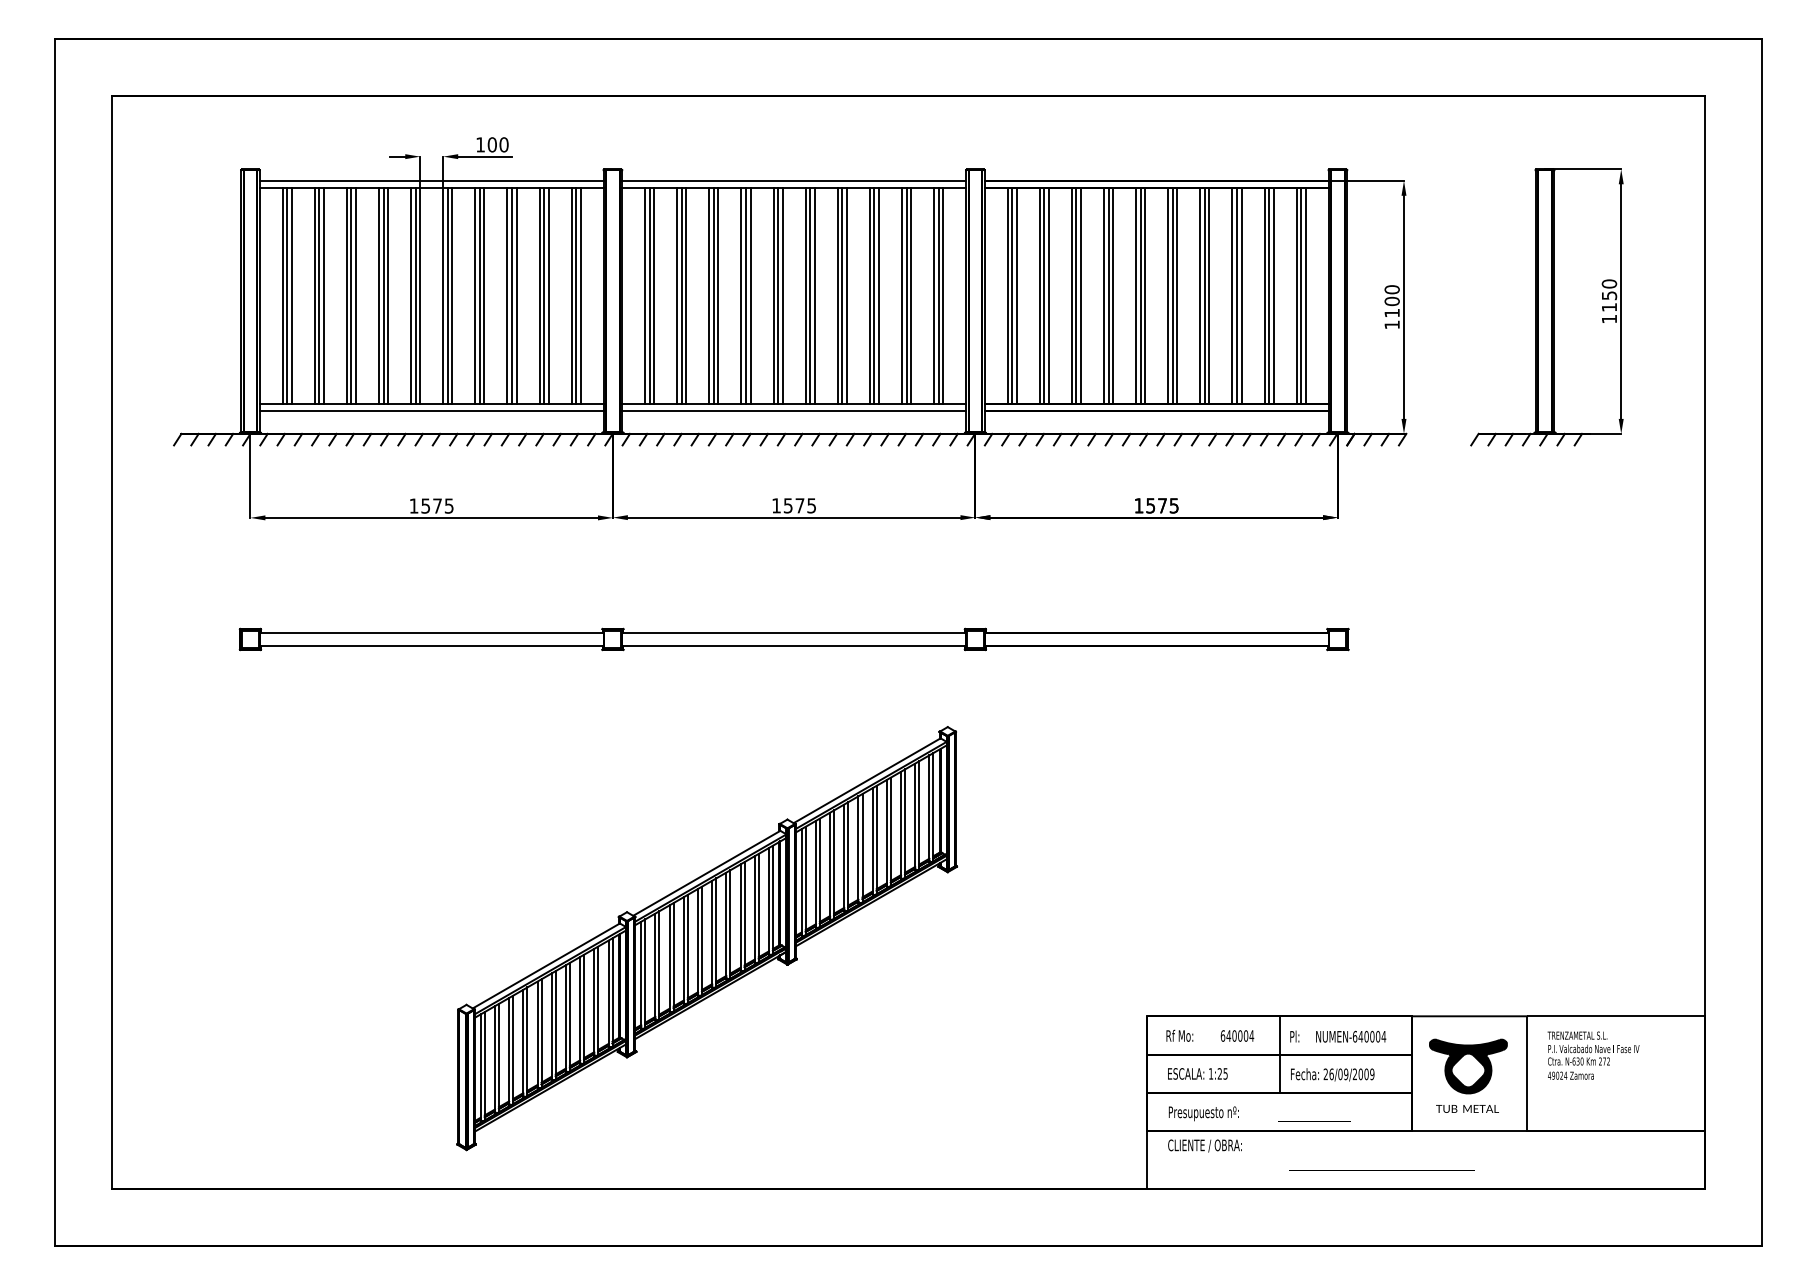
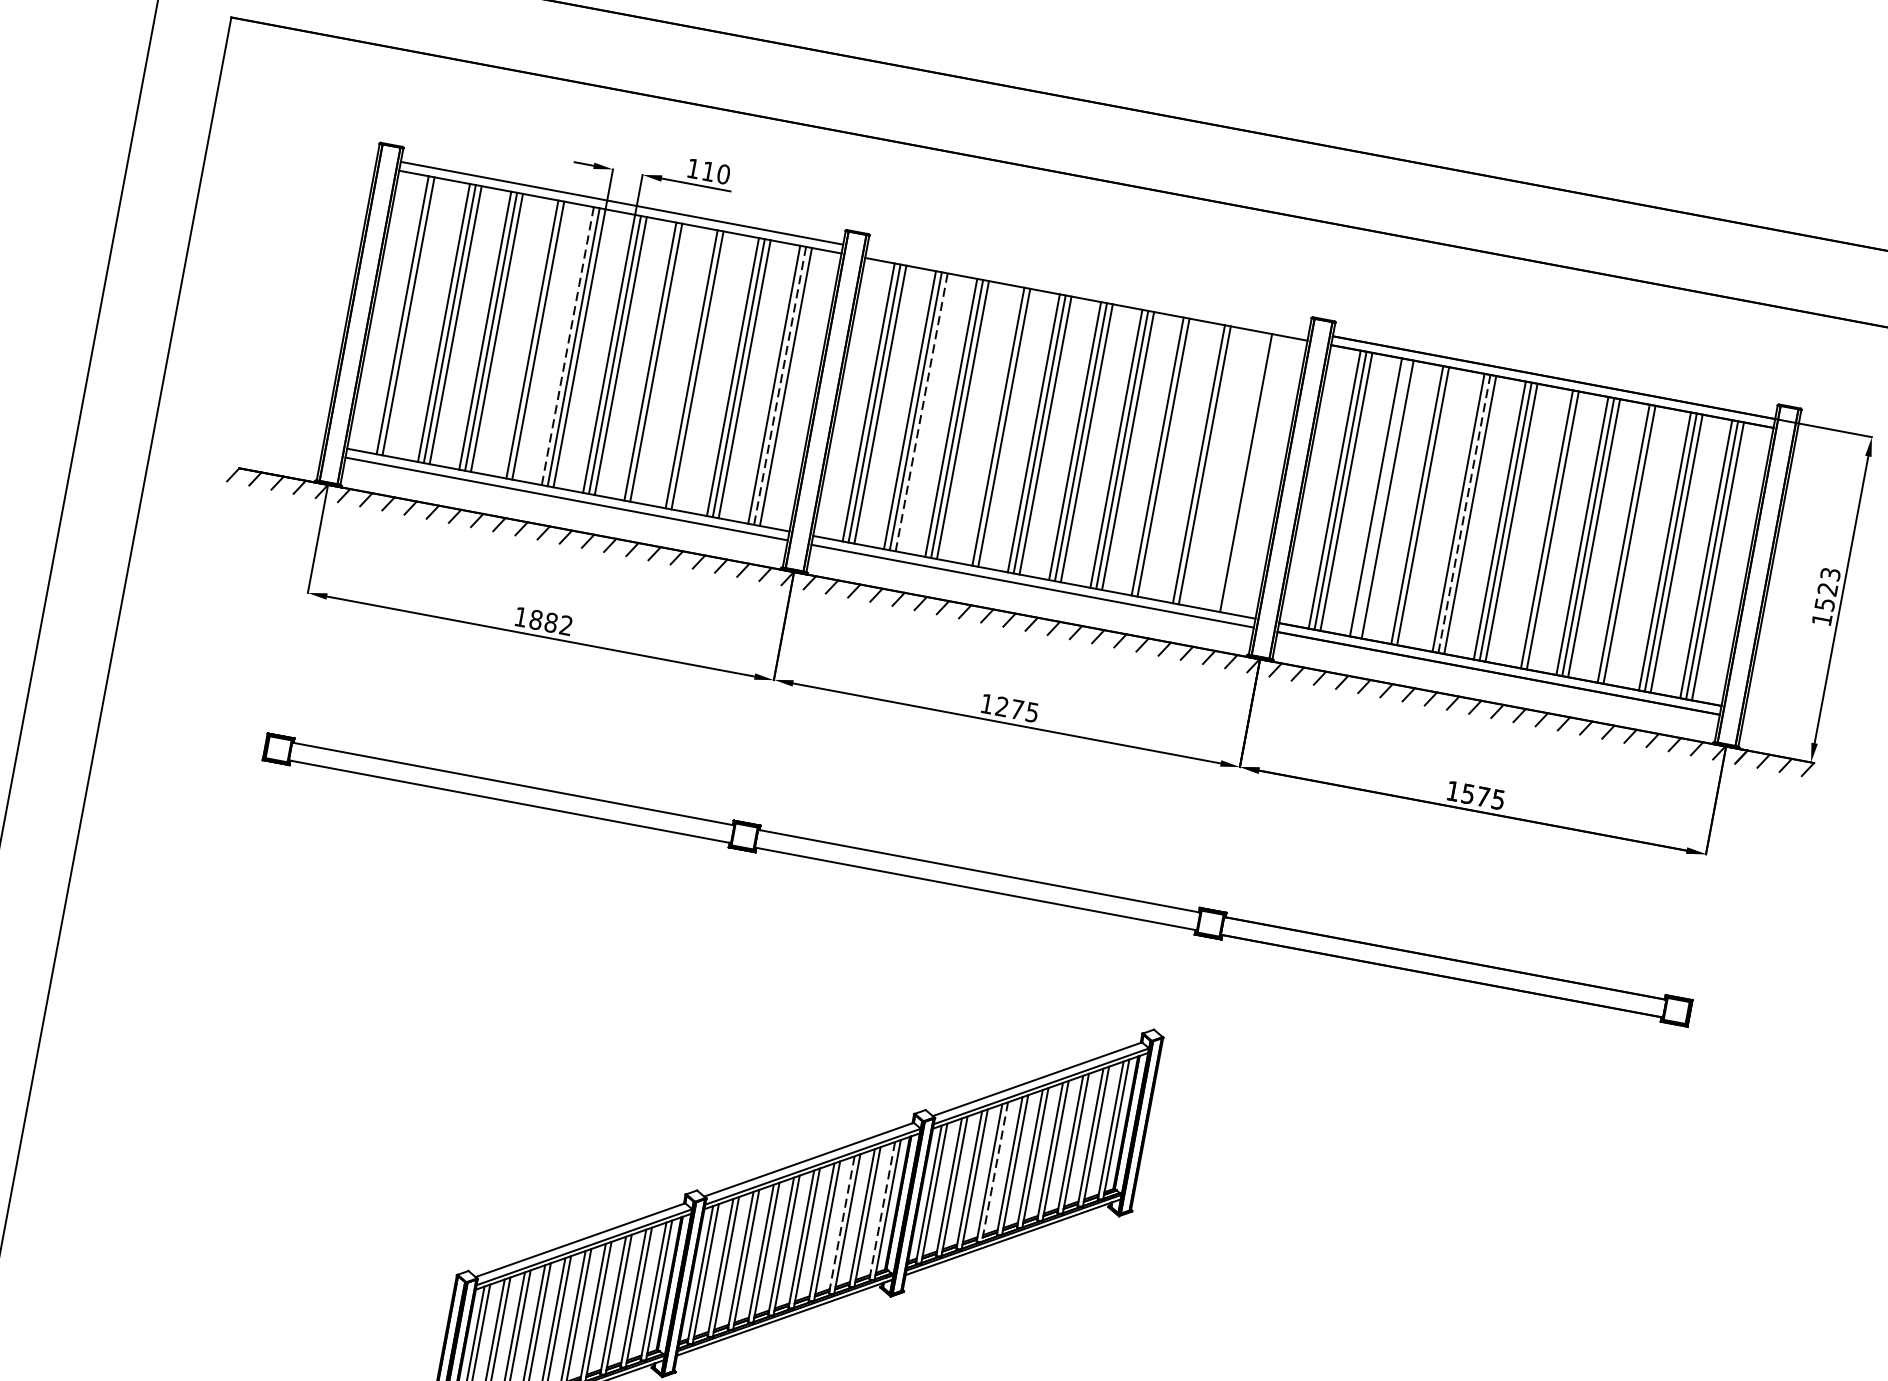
text: (491, 144) -> (707, 170), 100 -> 110
line: (794, 180) -> (1088, 290), removed
line: (291, 295) -> (414, 316), removed
line: (379, 295) -> (527, 338), removed
line: (484, 295) -> (662, 363), removed
line: (516, 295) -> (703, 371), removed
line: (686, 295) -> (921, 411), solid -> dashed
line: (741, 295) -> (992, 425), removed
line: (879, 295) -> (1170, 458), removed
line: (911, 295) -> (1211, 466), removed
line: (934, 295) -> (1240, 471), removed
line: (943, 295) -> (1252, 473), removed
line: (1044, 295) -> (1382, 498), removed
line: (1080, 295) -> (1428, 506), removed
line: (1168, 295) -> (1541, 527), removed
line: (1241, 295) -> (1635, 545), removed
line: (411, 296) -> (568, 347), solid -> dashed
line: (576, 296) -> (780, 386), solid -> dashed
line: (1108, 296) -> (1464, 514), solid -> dashed
text: (1391, 301) -> (1826, 589), 1100 -> 1523
text: (437, 505) -> (551, 622), 1575 -> 1882
text: (787, 505) -> (1001, 706), 1575 -> 1275
line: (848, 856) -> (995, 1172), solid -> dashed
line: (768, 901) -> (881, 1210), solid -> dashed
line: (740, 918) -> (841, 1225), solid -> dashed

